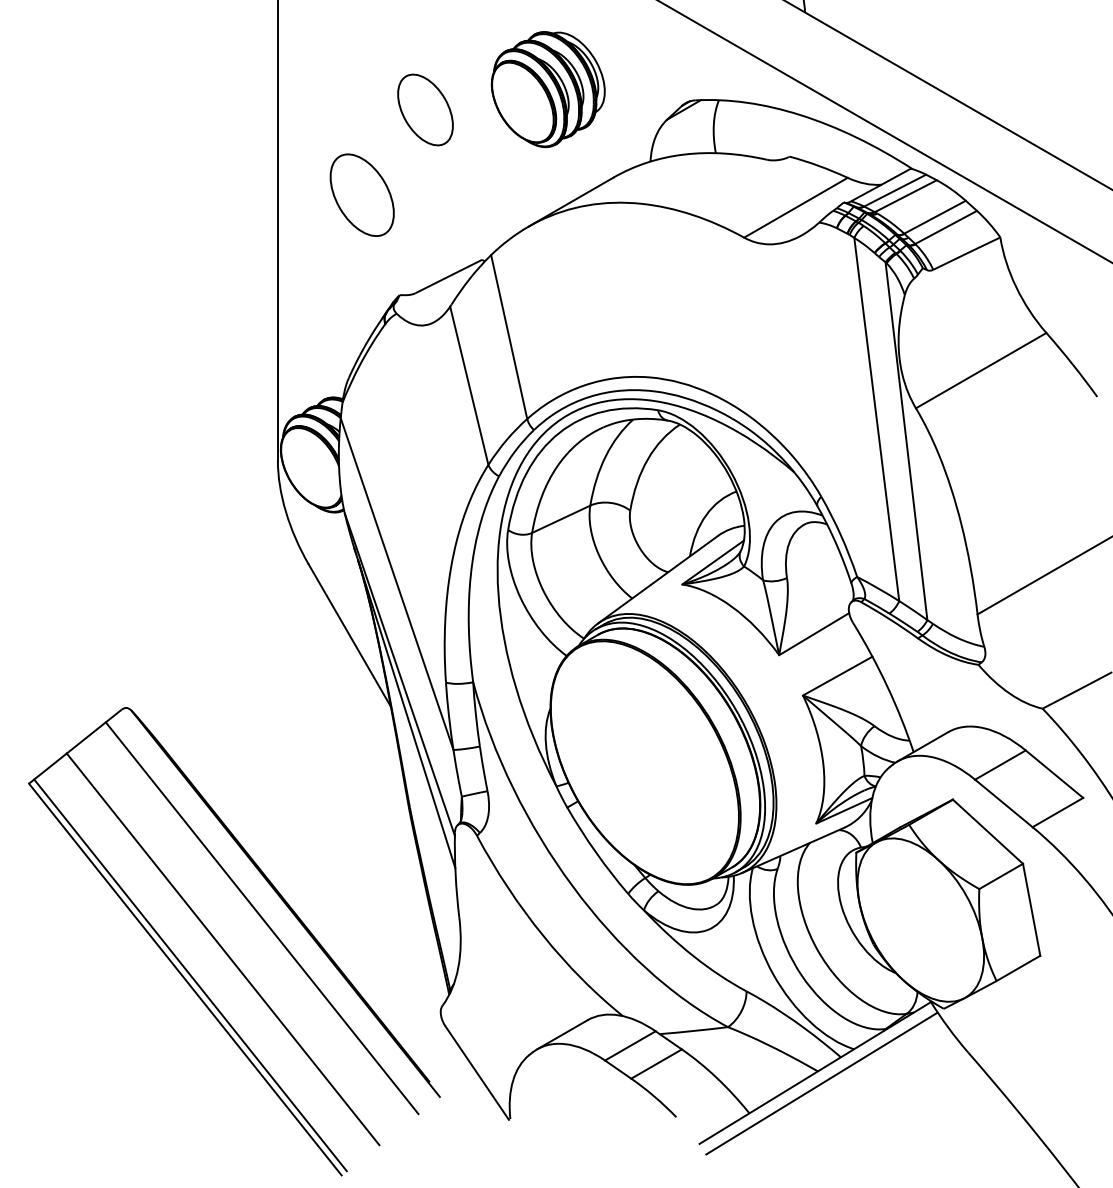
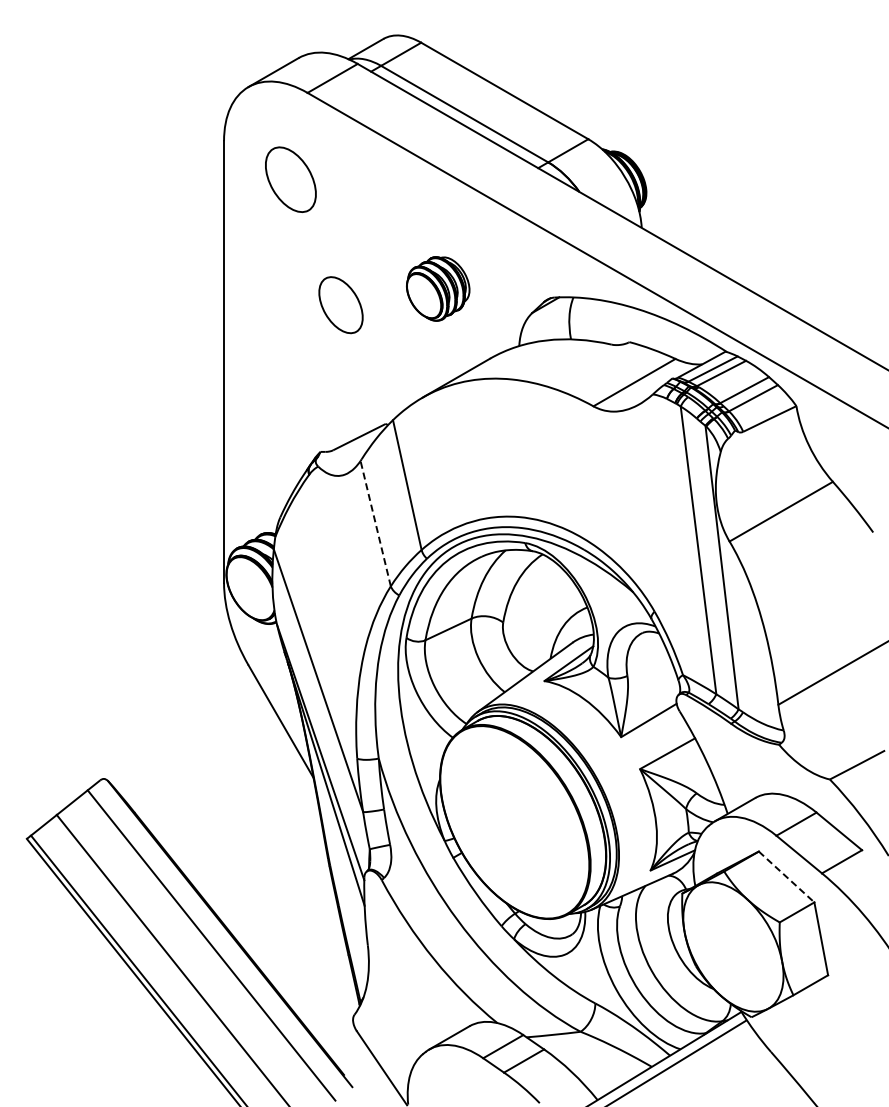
part: (547, 88) -> (437, 288), size x0.7
part: (361, 194) -> (290, 372), removed
line: (469, 385) -> (375, 523), solid -> dashed
line: (987, 832) -> (786, 877), solid -> dashed

